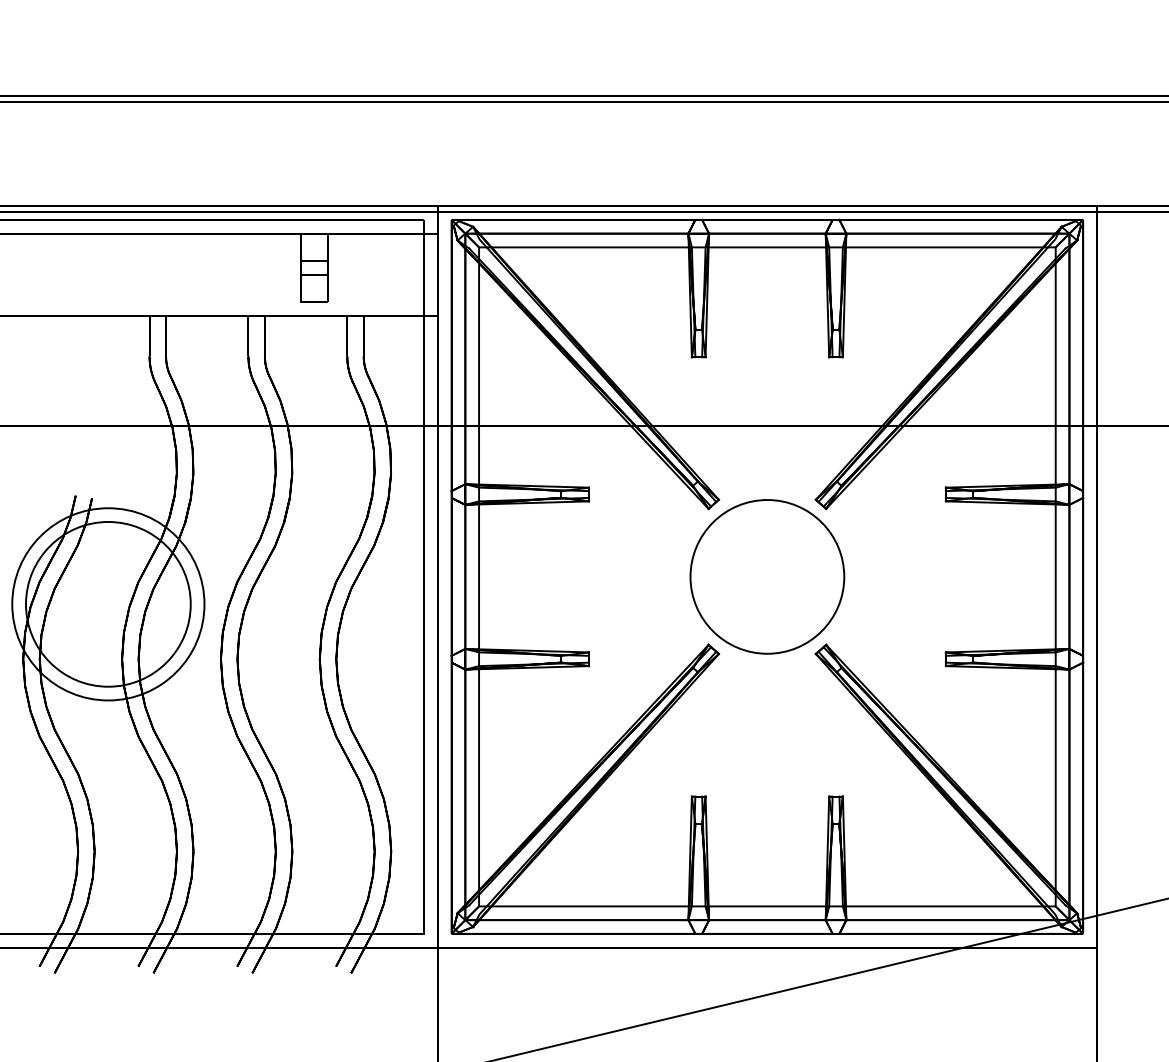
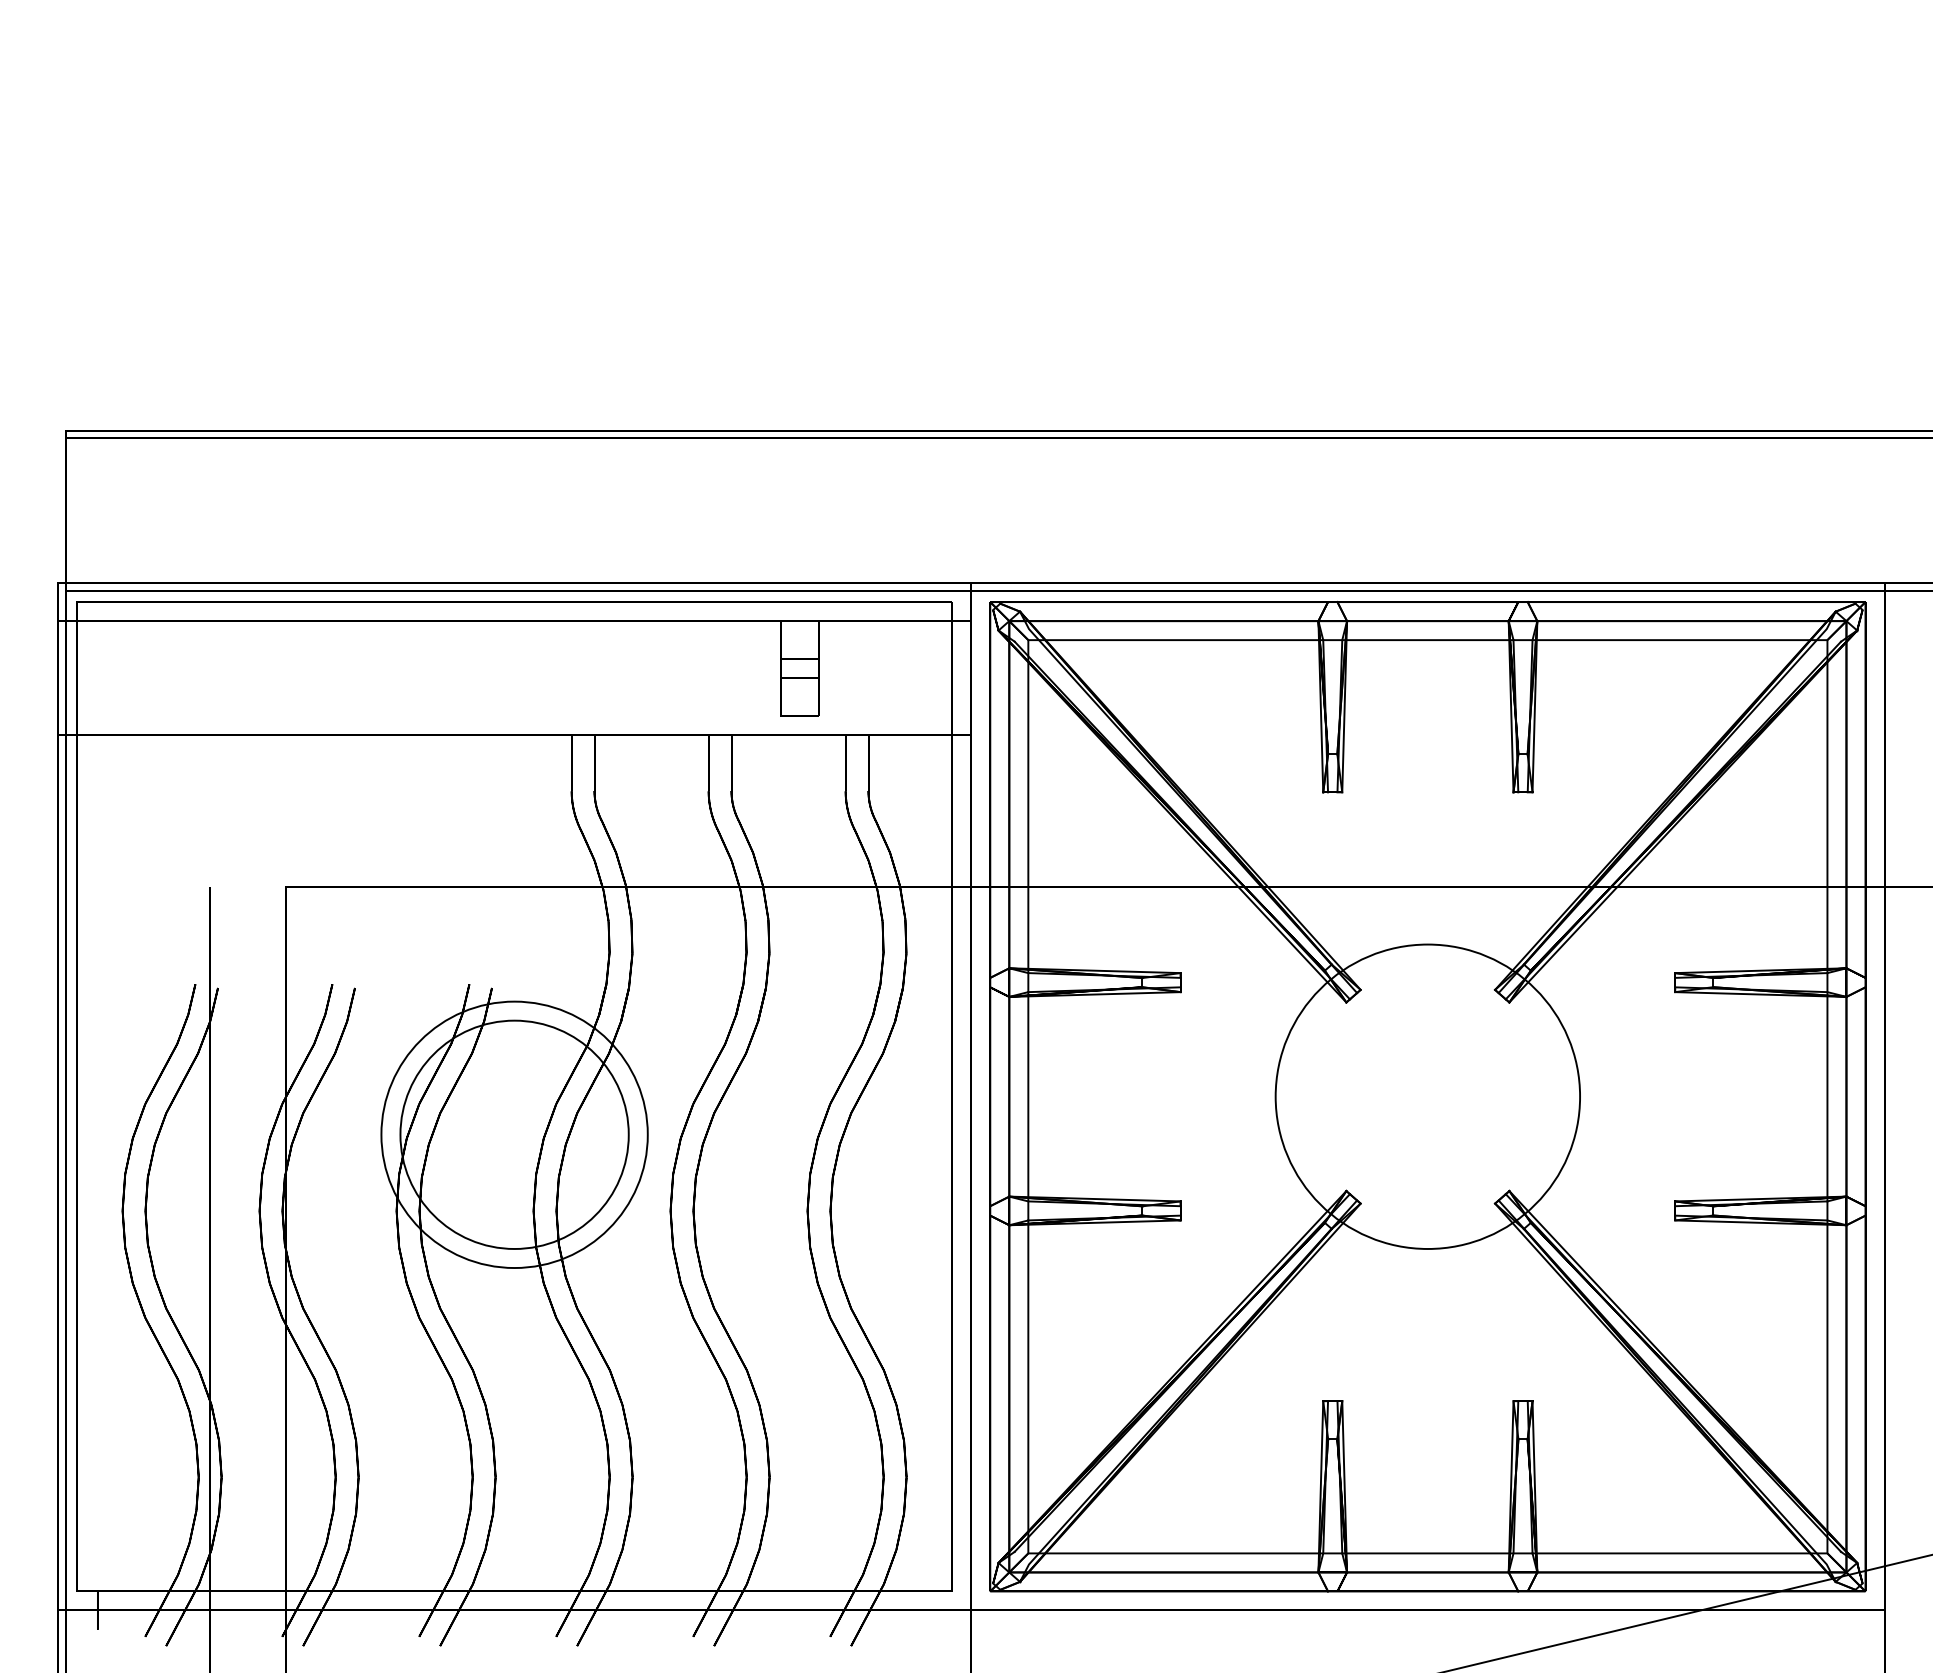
circle: (767, 576) -> (1427, 1096), size x1.43

